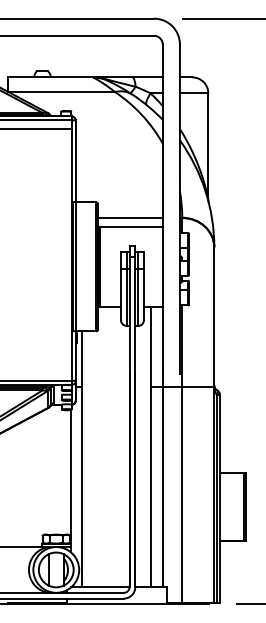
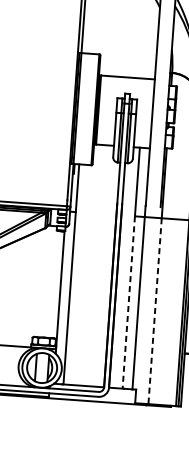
line: (129, 218) -> (126, 70), removed
line: (151, 487) -> (129, 302), solid -> dashed
line: (182, 495) -> (155, 311), solid -> dashed

